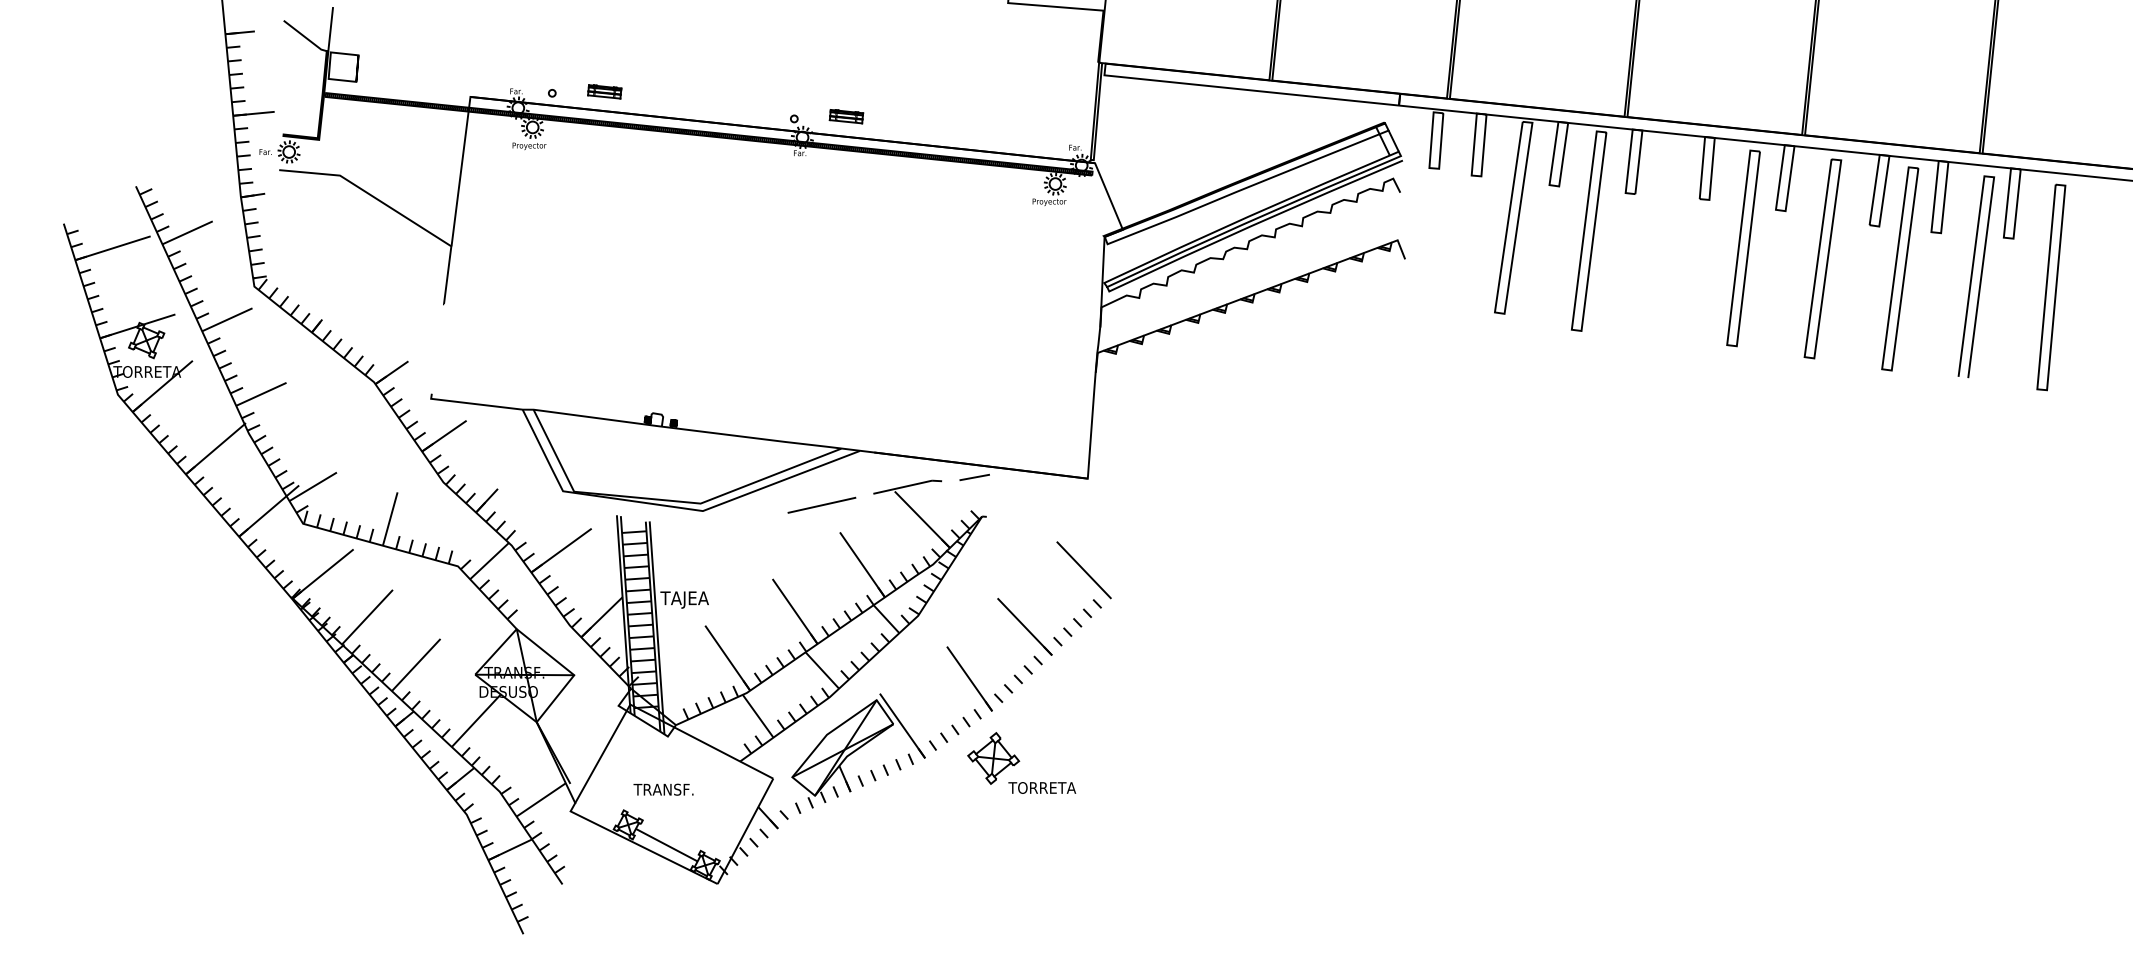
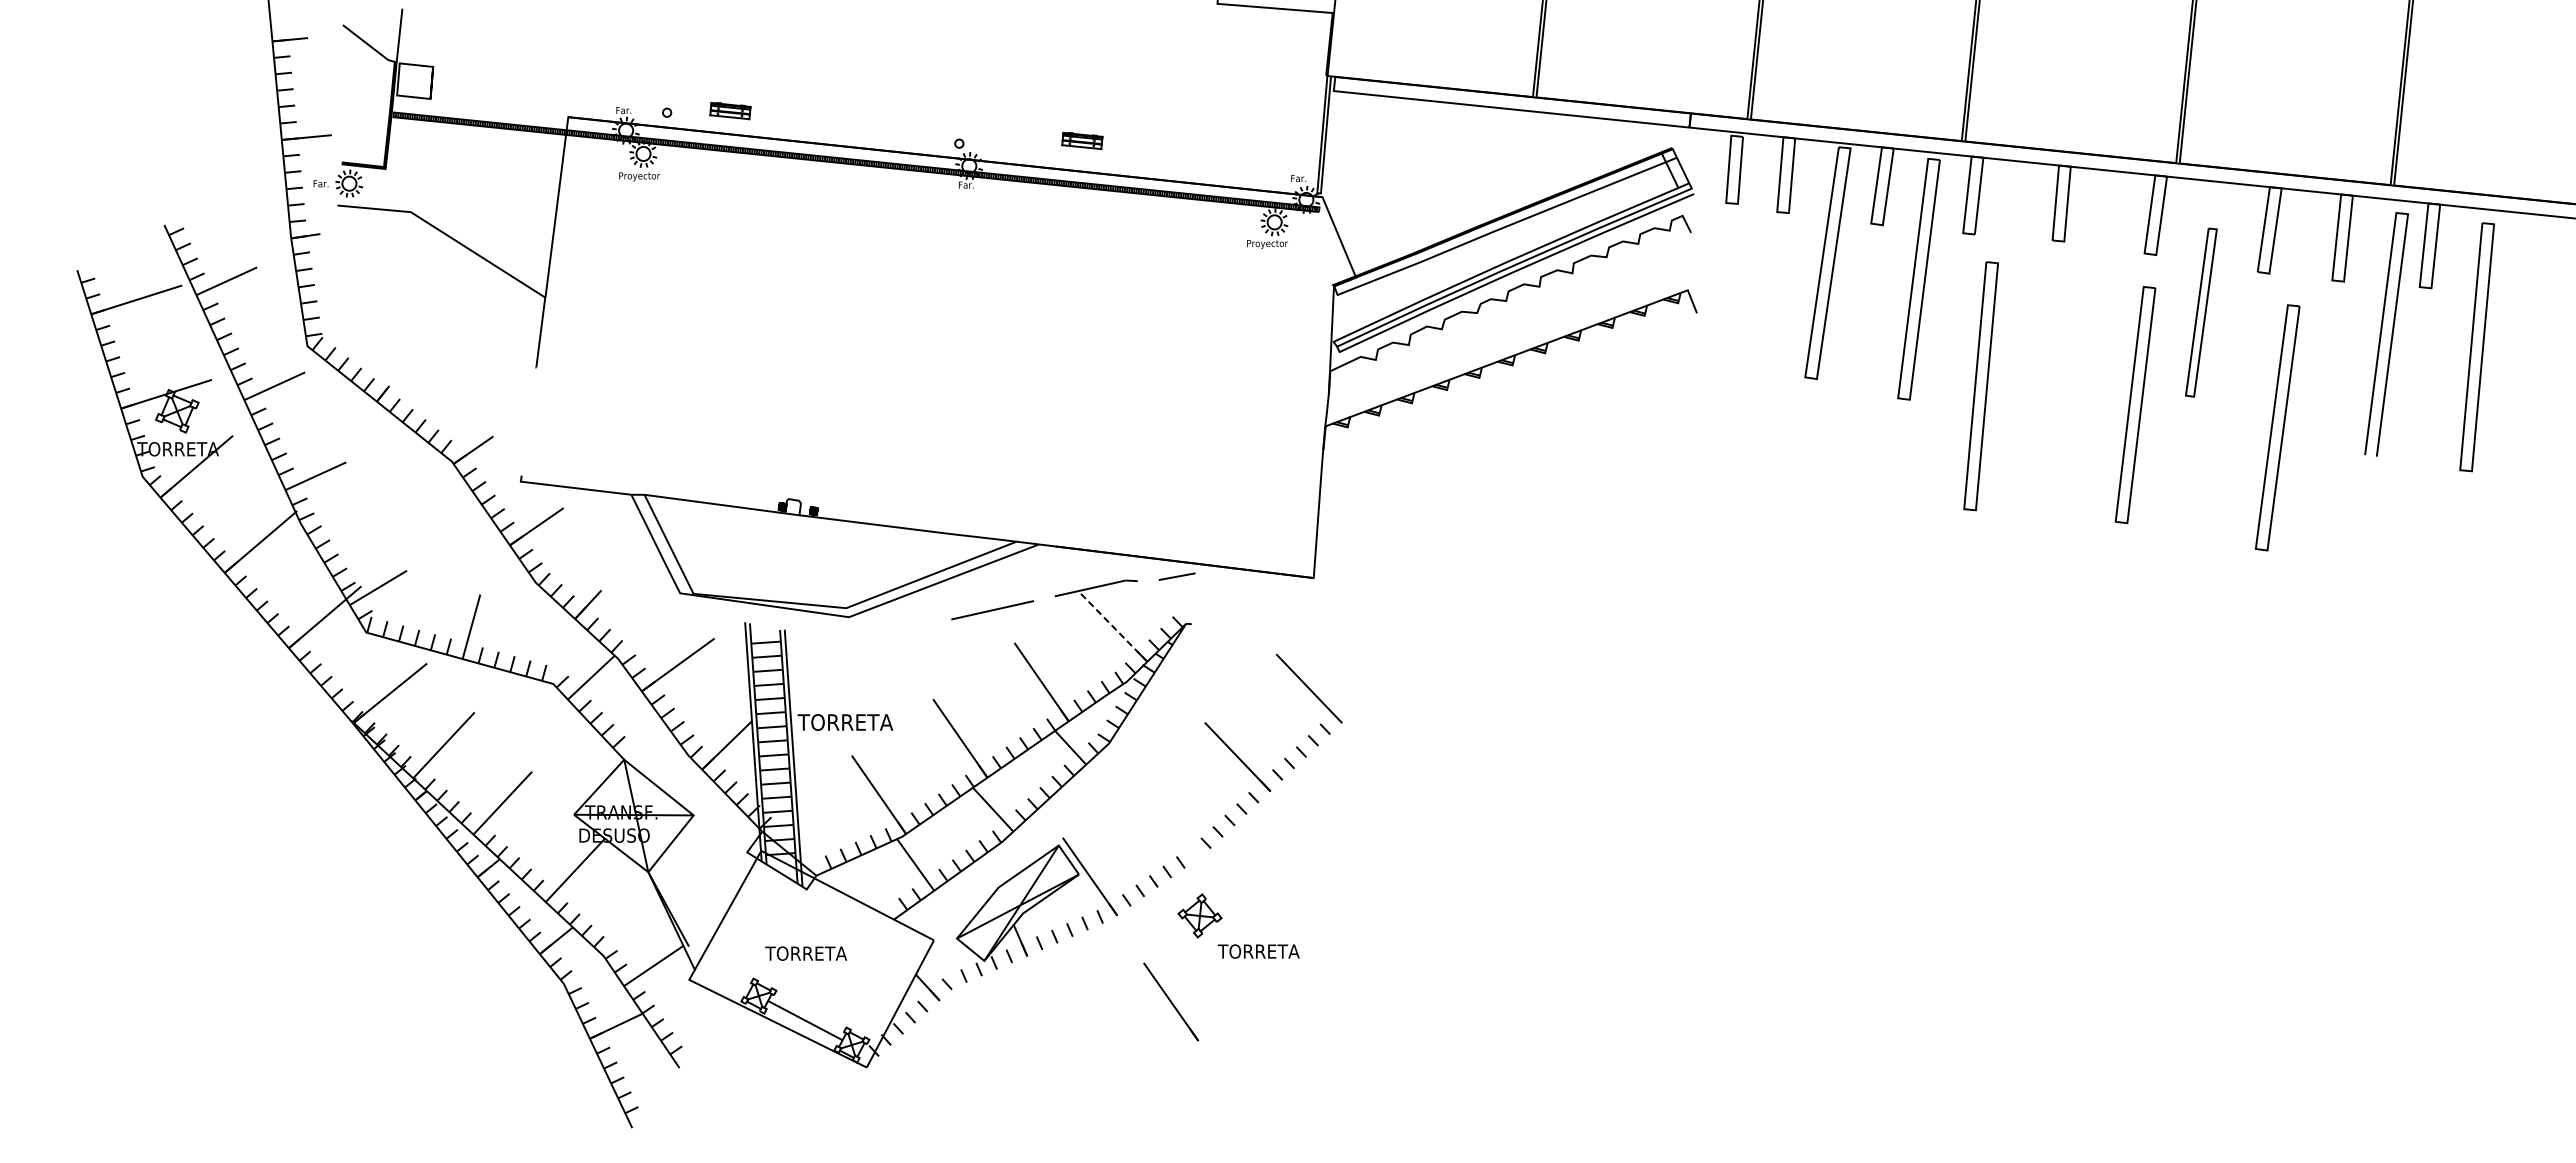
part: (846, 116) -> (1082, 140), moved
part: (1743, 248) -> (2135, 405), moved
part: (1823, 258) -> (2201, 312), size x0.7
part: (1900, 268) -> (2277, 427), moved
part: (1640, 320) -> (1980, 386), added
line: (922, 519) -> (1114, 627), solid -> dashed
text: (704, 599) -> (851, 724), TAJEA -> TORRETA
line: (970, 678) -> (1171, 1001), moved
part: (993, 758) -> (1199, 915), size x0.7
text: (671, 789) -> (811, 953), TRANSF. -> TORRETA

